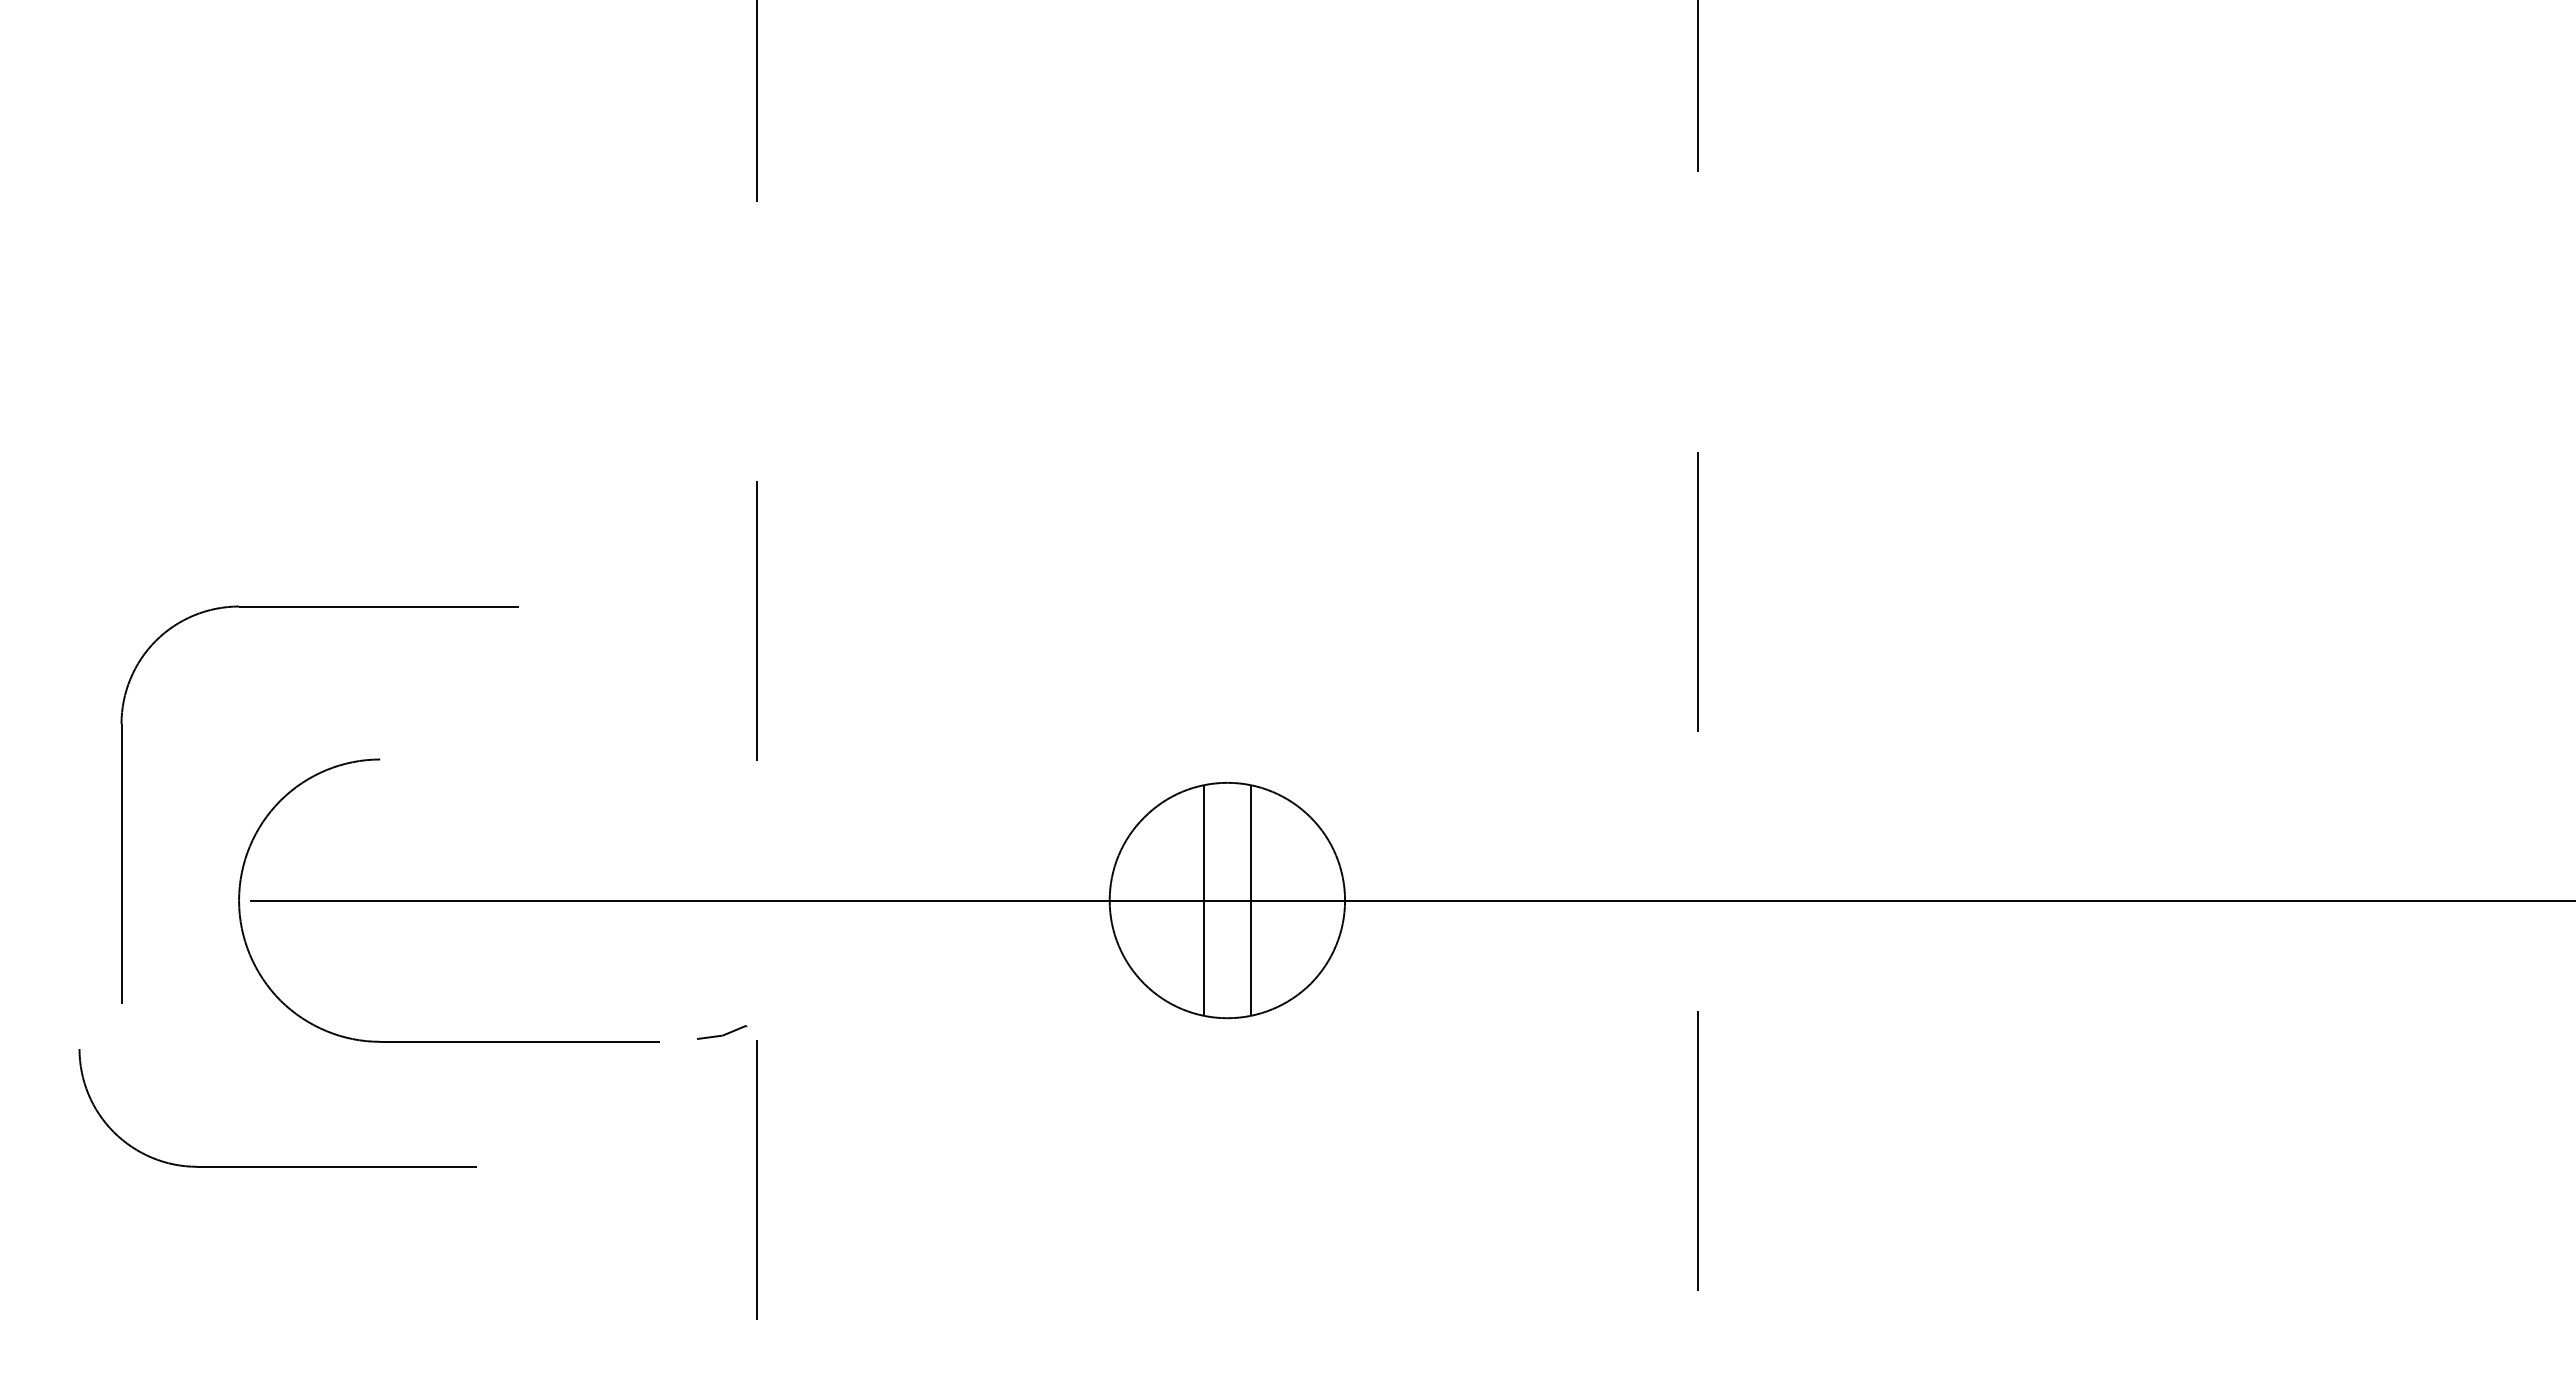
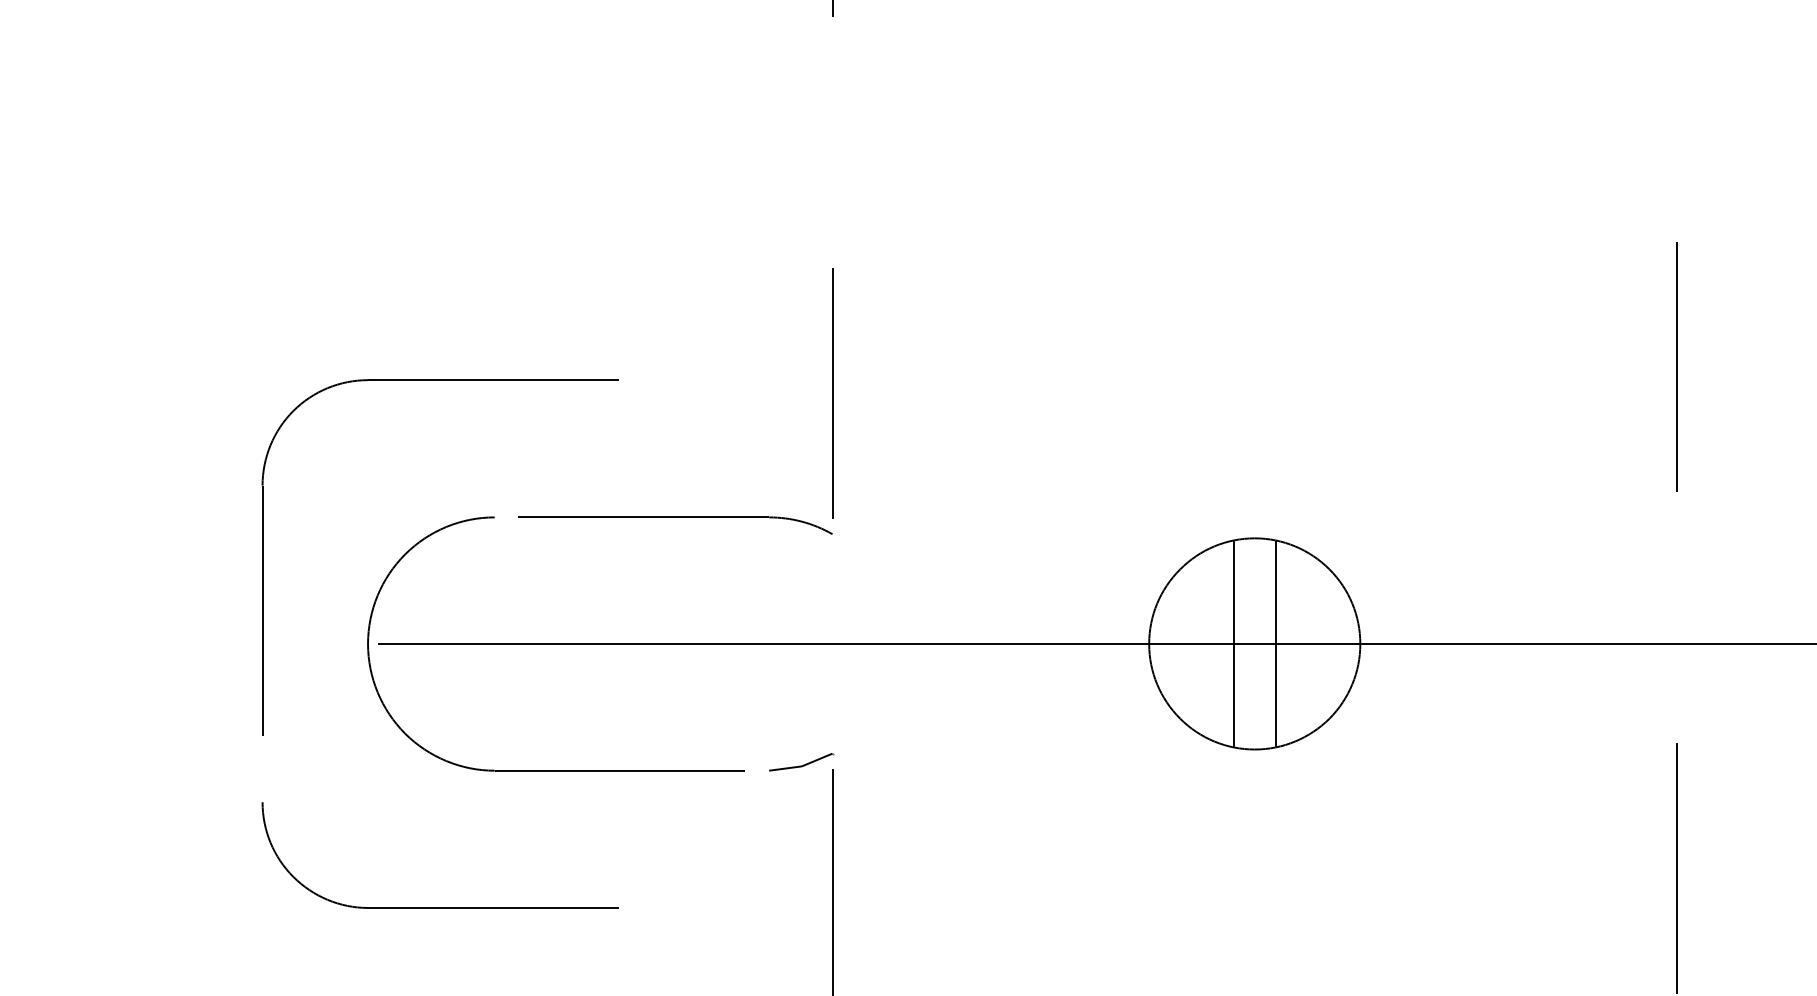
part: (581, 759) -> (675, 517), added
part: (722, 1032) -> (801, 762), size x1.43
part: (277, 1166) -> (440, 907), moved

